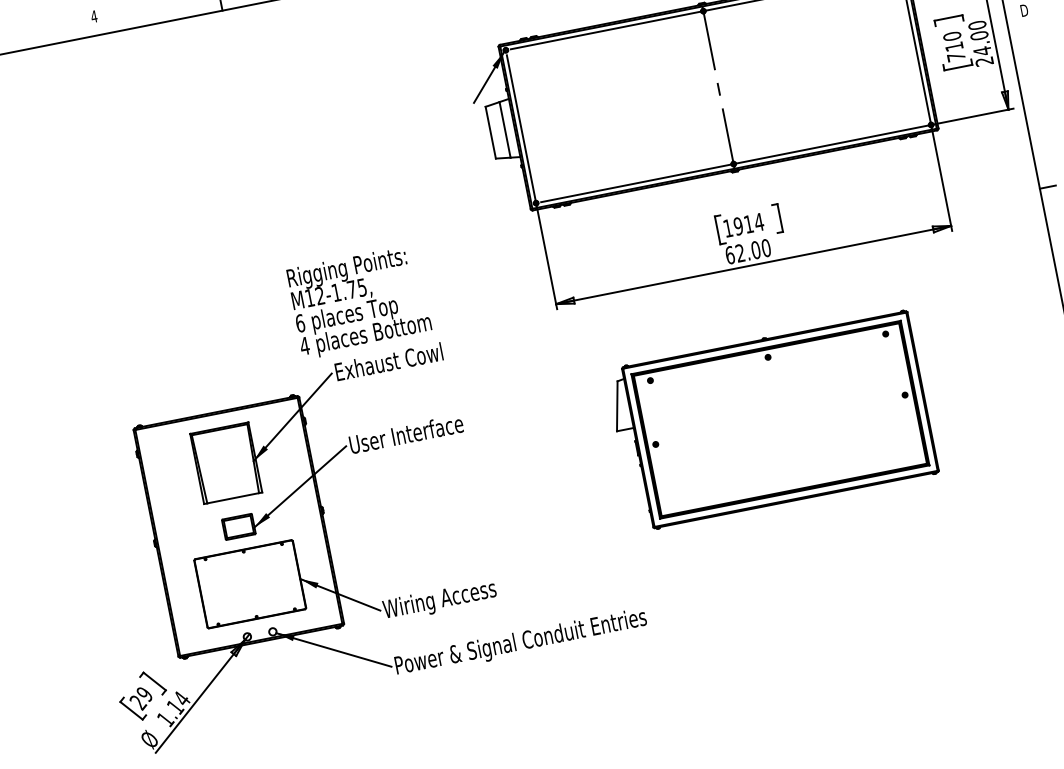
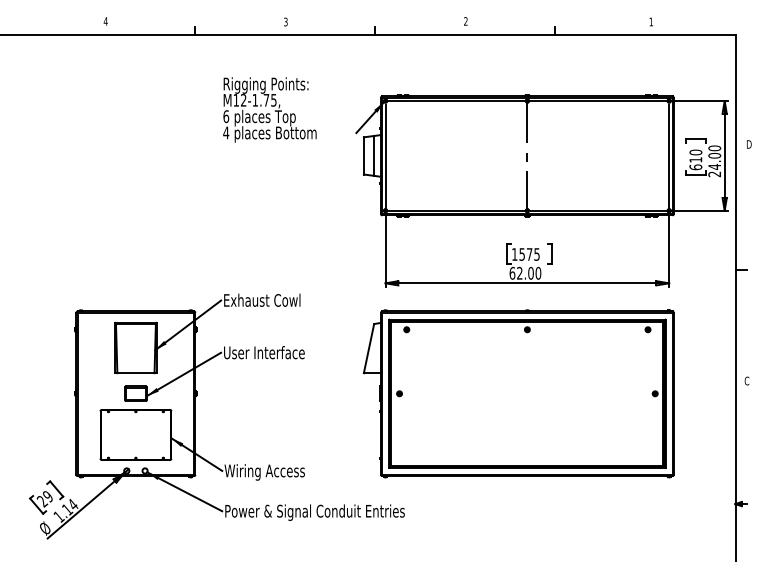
text: (955, 57) -> (695, 167), 710 -> 610
text: (748, 224) -> (529, 254), 1914 -> 1575
text: (358, 301) -> (269, 109), moved
part: (771, 421) -> (518, 393), size x1.43

